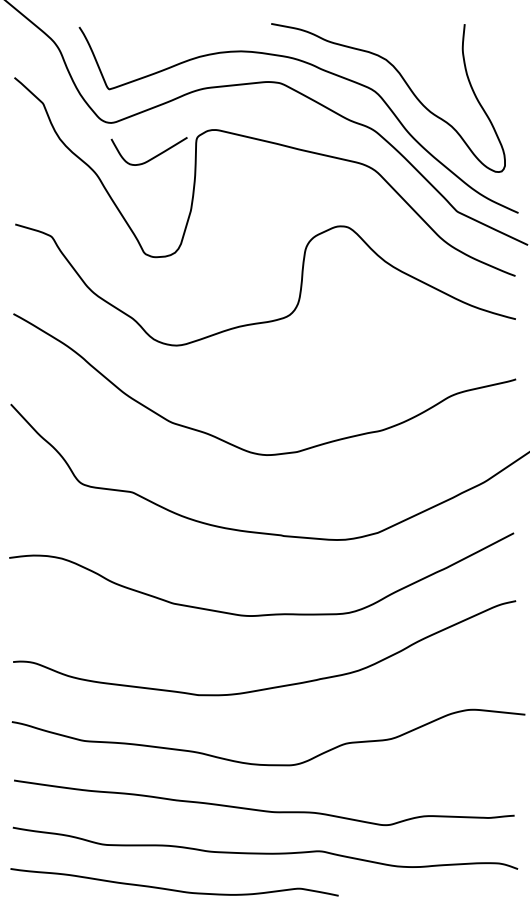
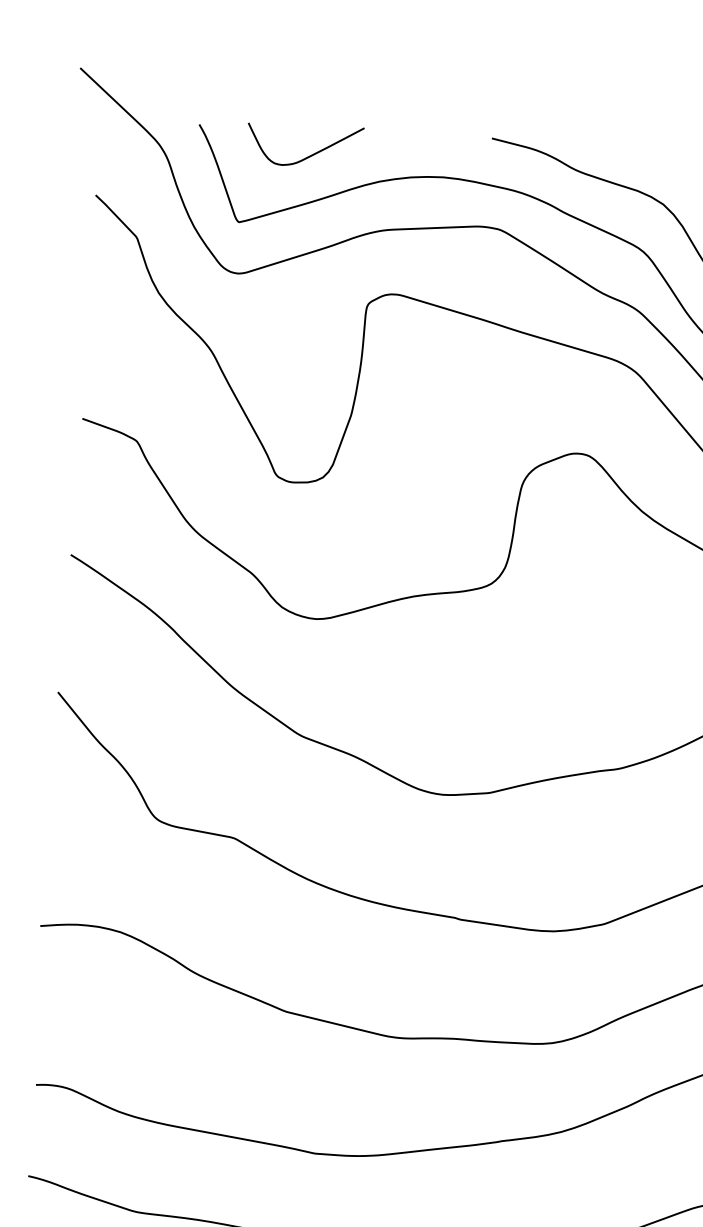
curve: (152, 157) -> (309, 155), moved

